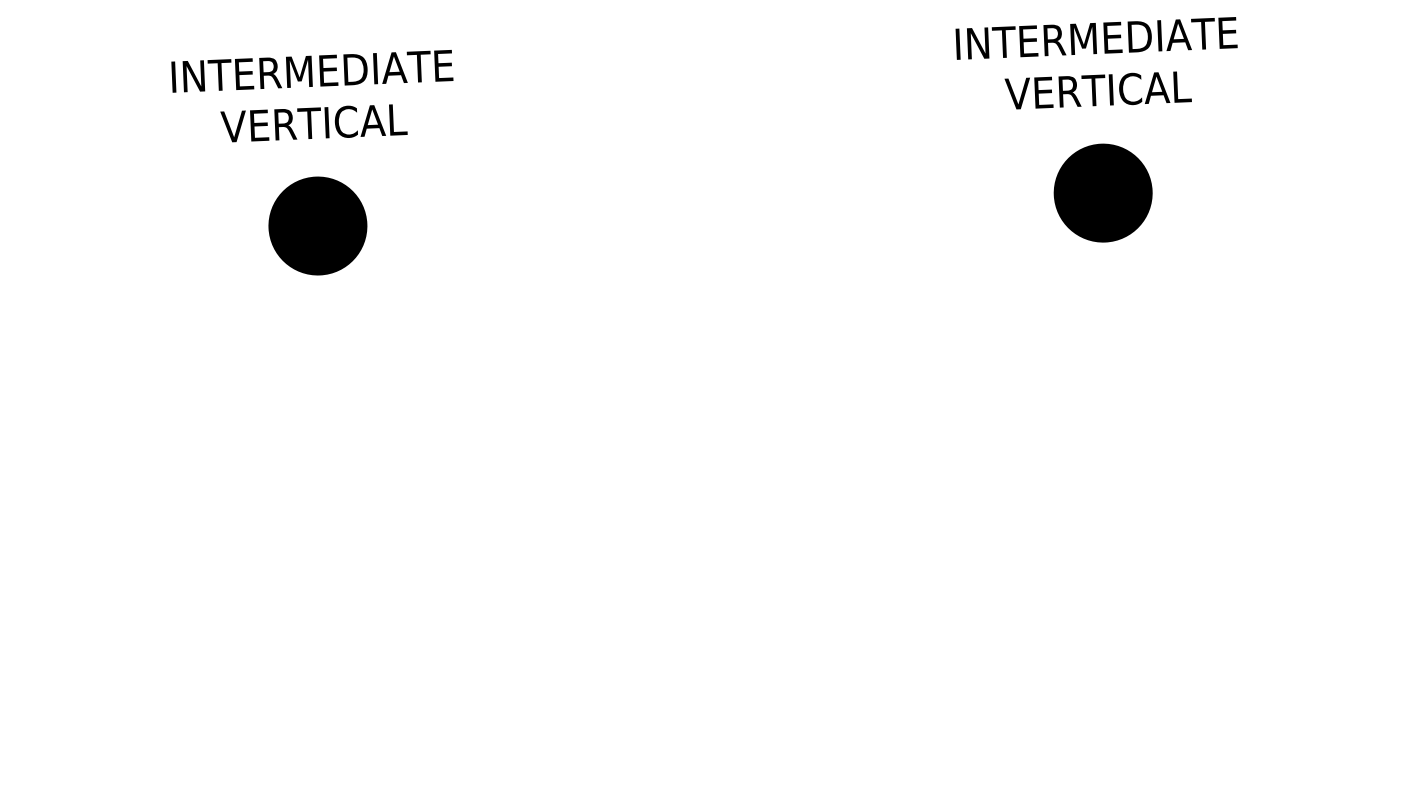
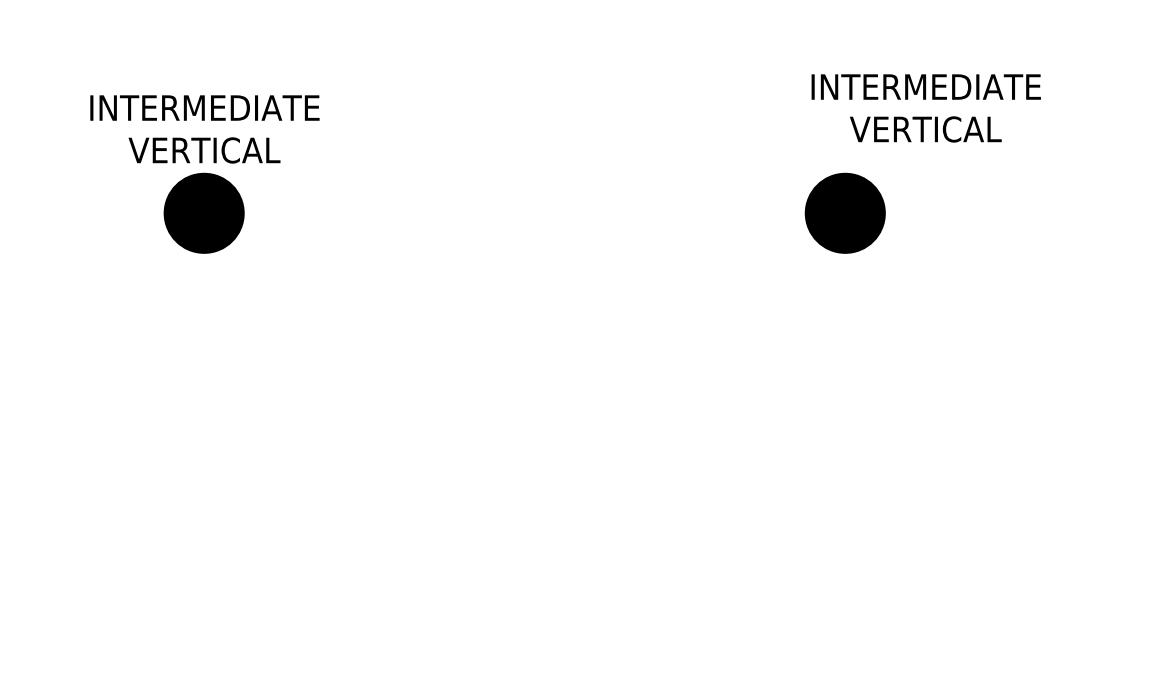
text: (1096, 64) -> (925, 108), moved
text: (312, 97) -> (204, 129), moved

